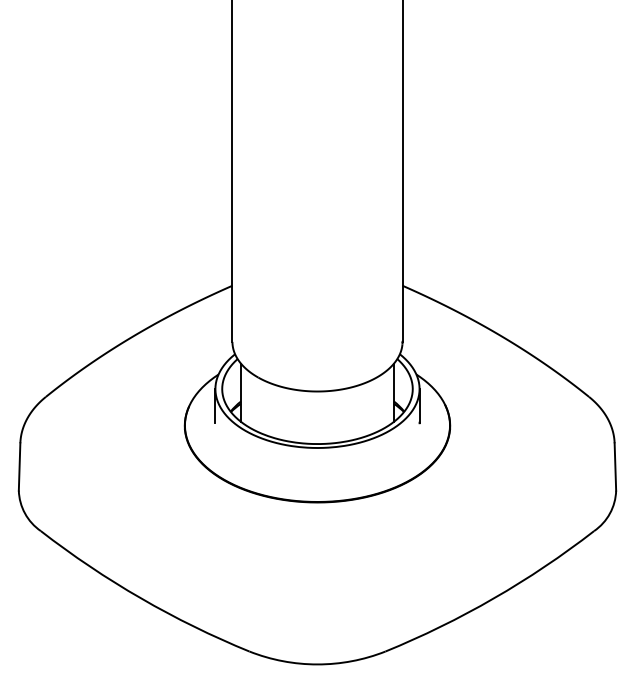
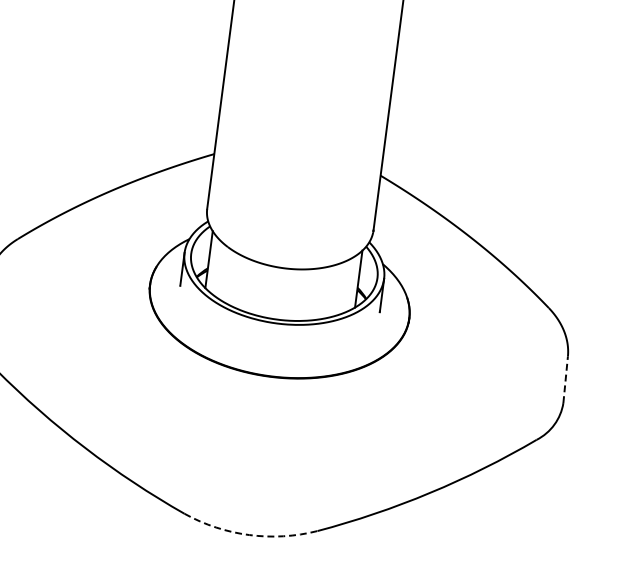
line: (615, 466) -> (565, 379), solid -> dashed
arc: (317, 664) -> (249, 535), solid -> dashed

